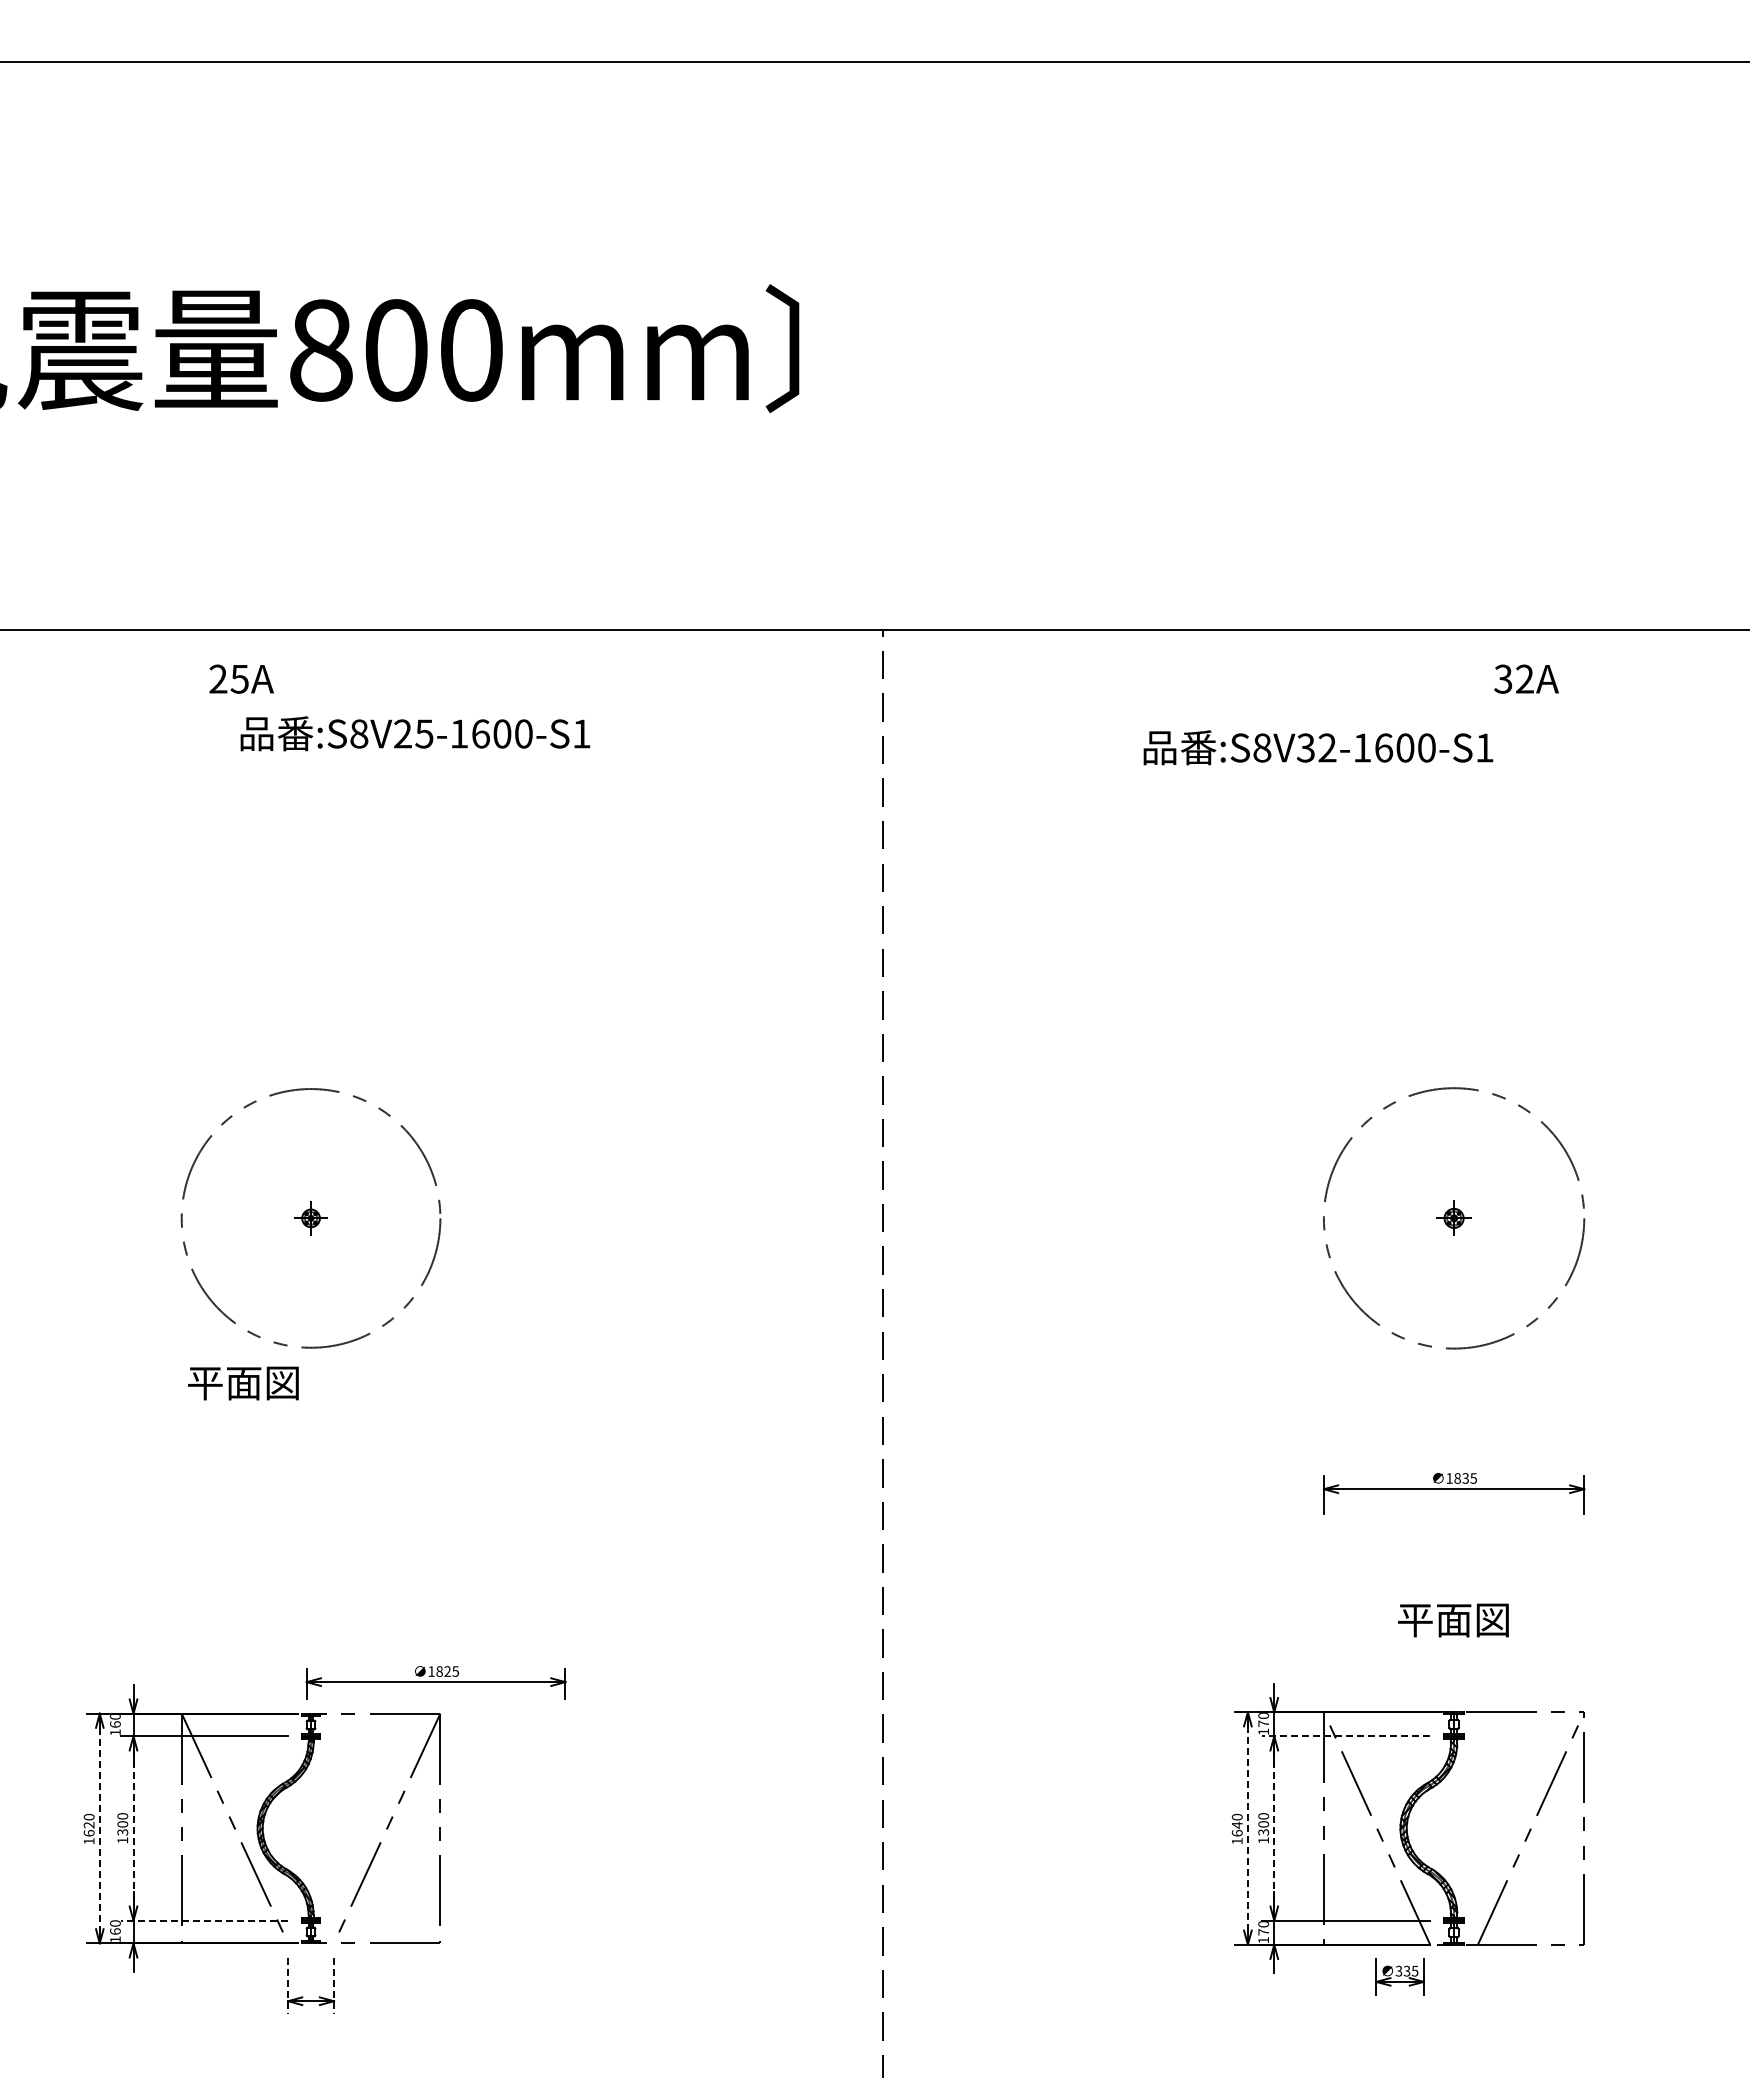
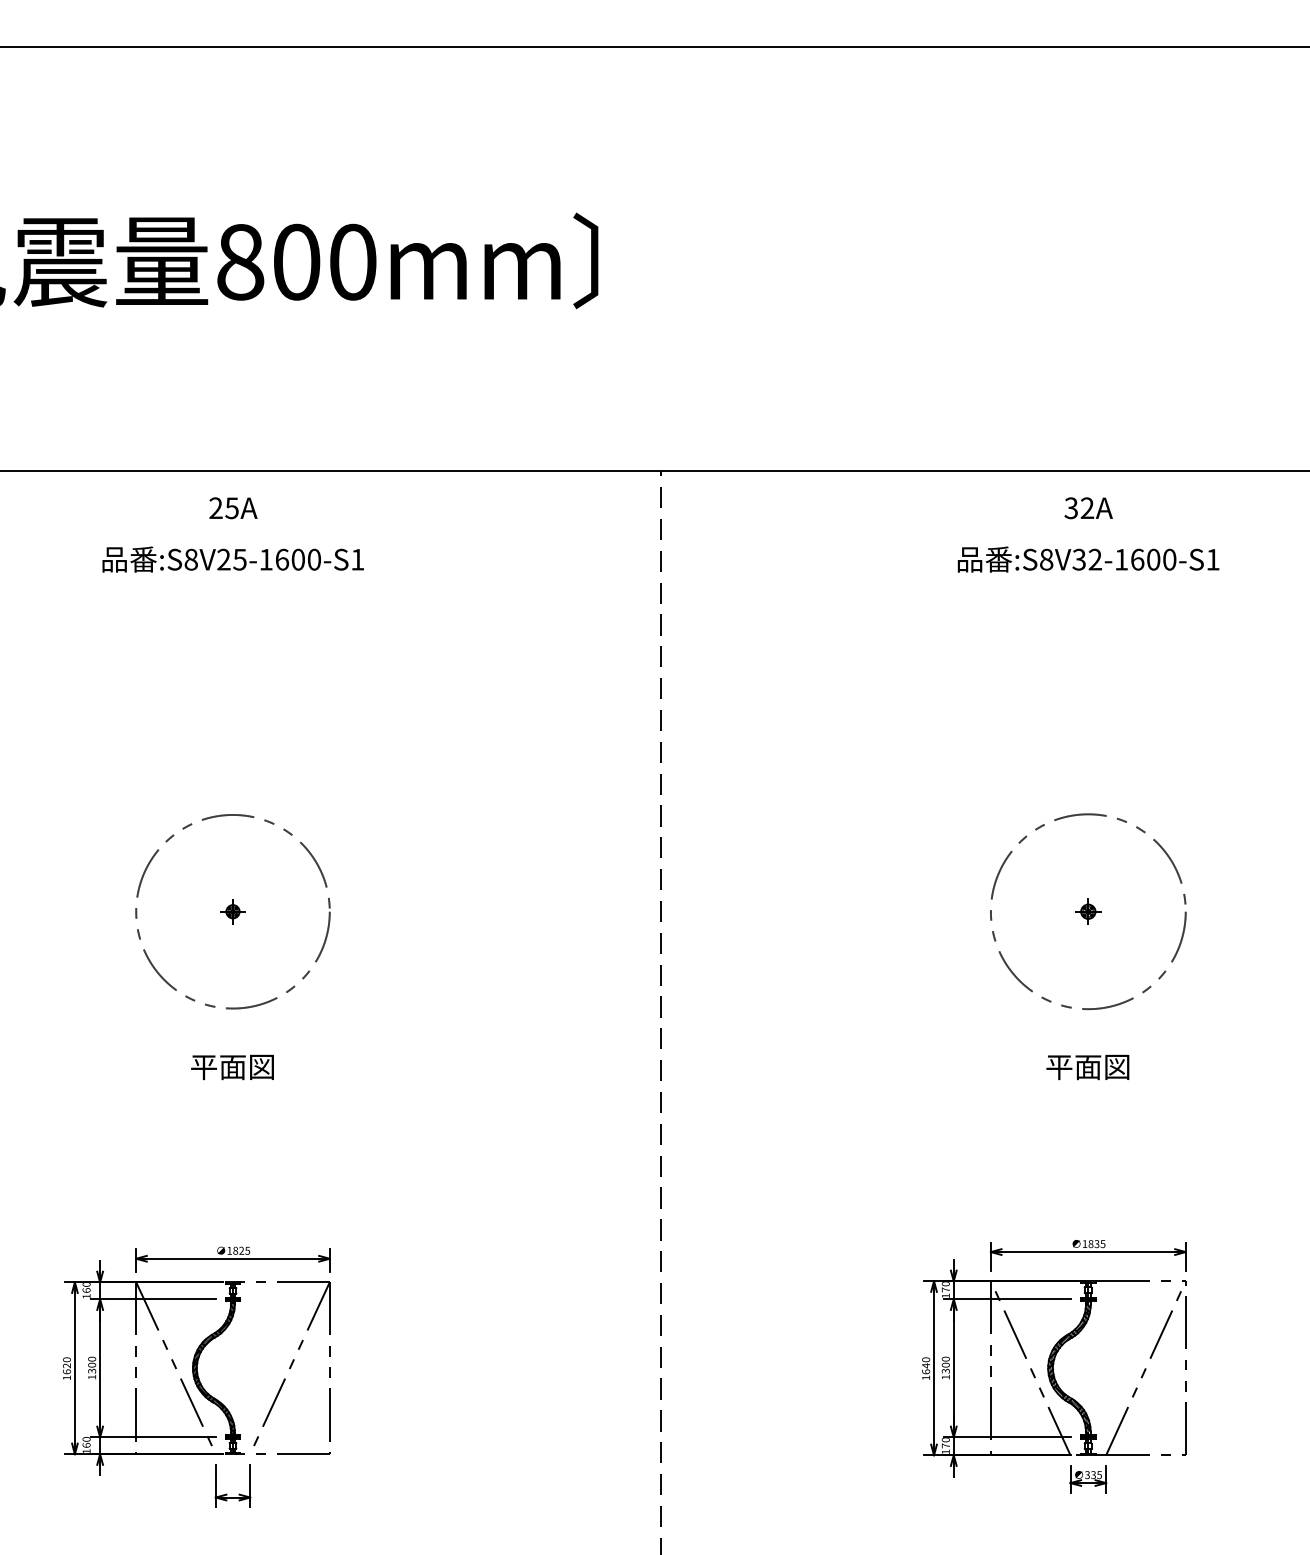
text: (241, 678) -> (233, 507), moved
text: (1526, 678) -> (1088, 507), moved
text: (415, 733) -> (233, 559), moved
text: (1318, 747) -> (1088, 559), moved
text: (243, 1383) -> (232, 1067), moved
part: (1453, 1493) -> (1087, 1255), moved
text: (1453, 1620) -> (1087, 1067), moved
part: (435, 1682) -> (232, 1259), moved
line: (1345, 1736) -> (1007, 1299), dashed -> solid
line: (99, 1828) -> (74, 1368), dashed -> solid
line: (133, 1828) -> (100, 1368), dashed -> solid
line: (1247, 1828) -> (933, 1368), dashed -> solid
line: (1274, 1828) -> (953, 1368), dashed -> solid
line: (204, 1920) -> (153, 1437), dashed -> solid
part: (1399, 1976) -> (1087, 1479), moved
line: (288, 1986) -> (216, 1486), dashed -> solid
line: (334, 1986) -> (250, 1486), dashed -> solid

